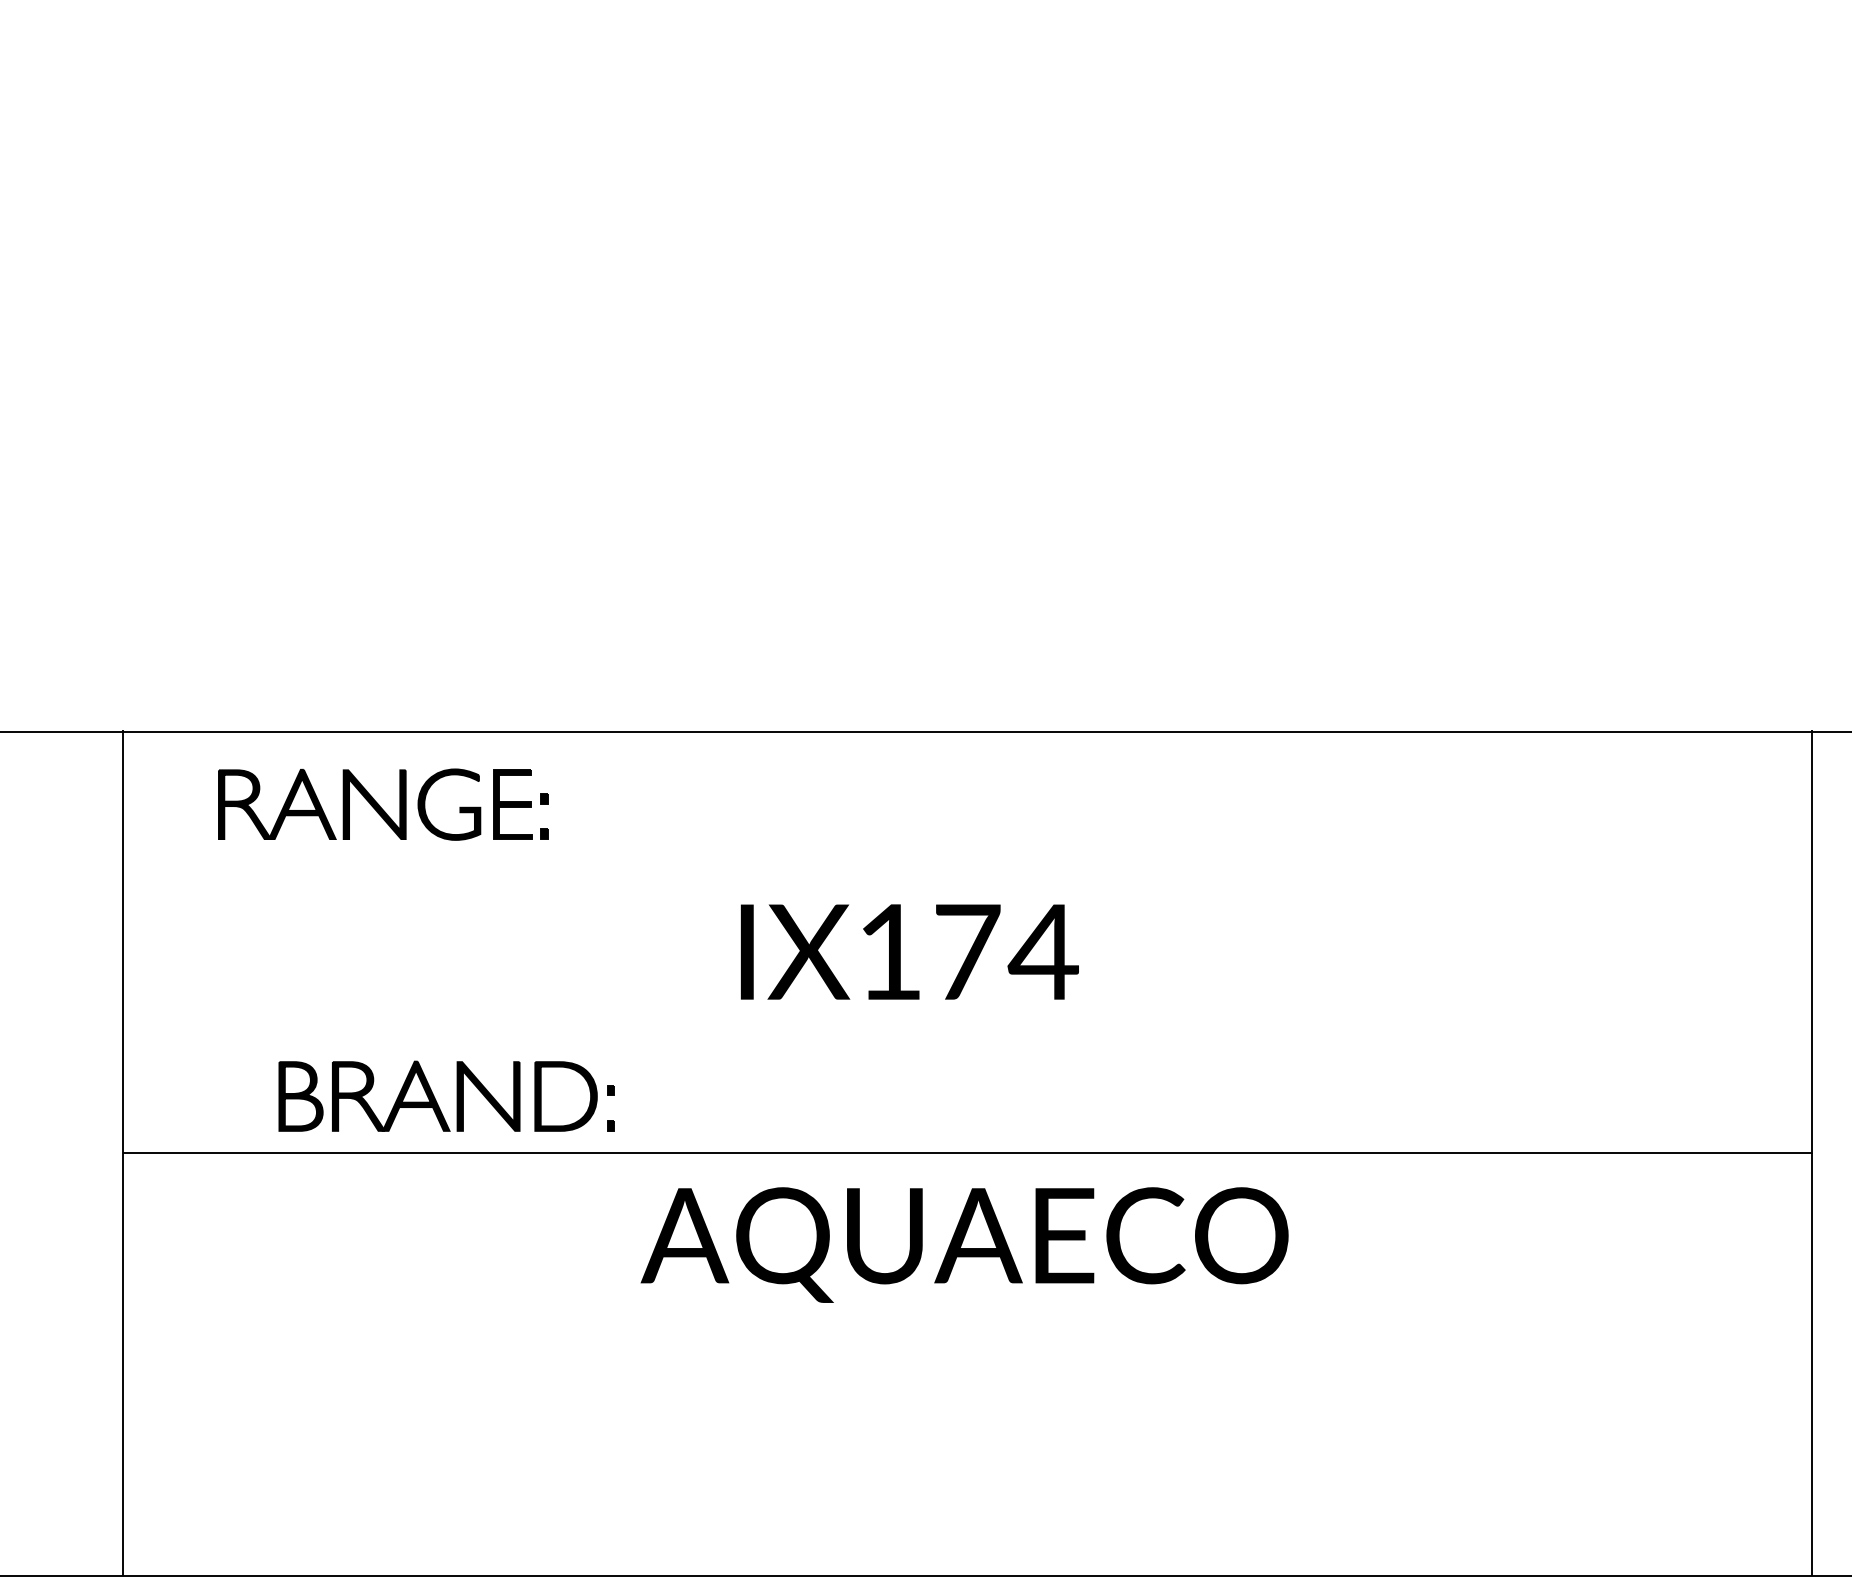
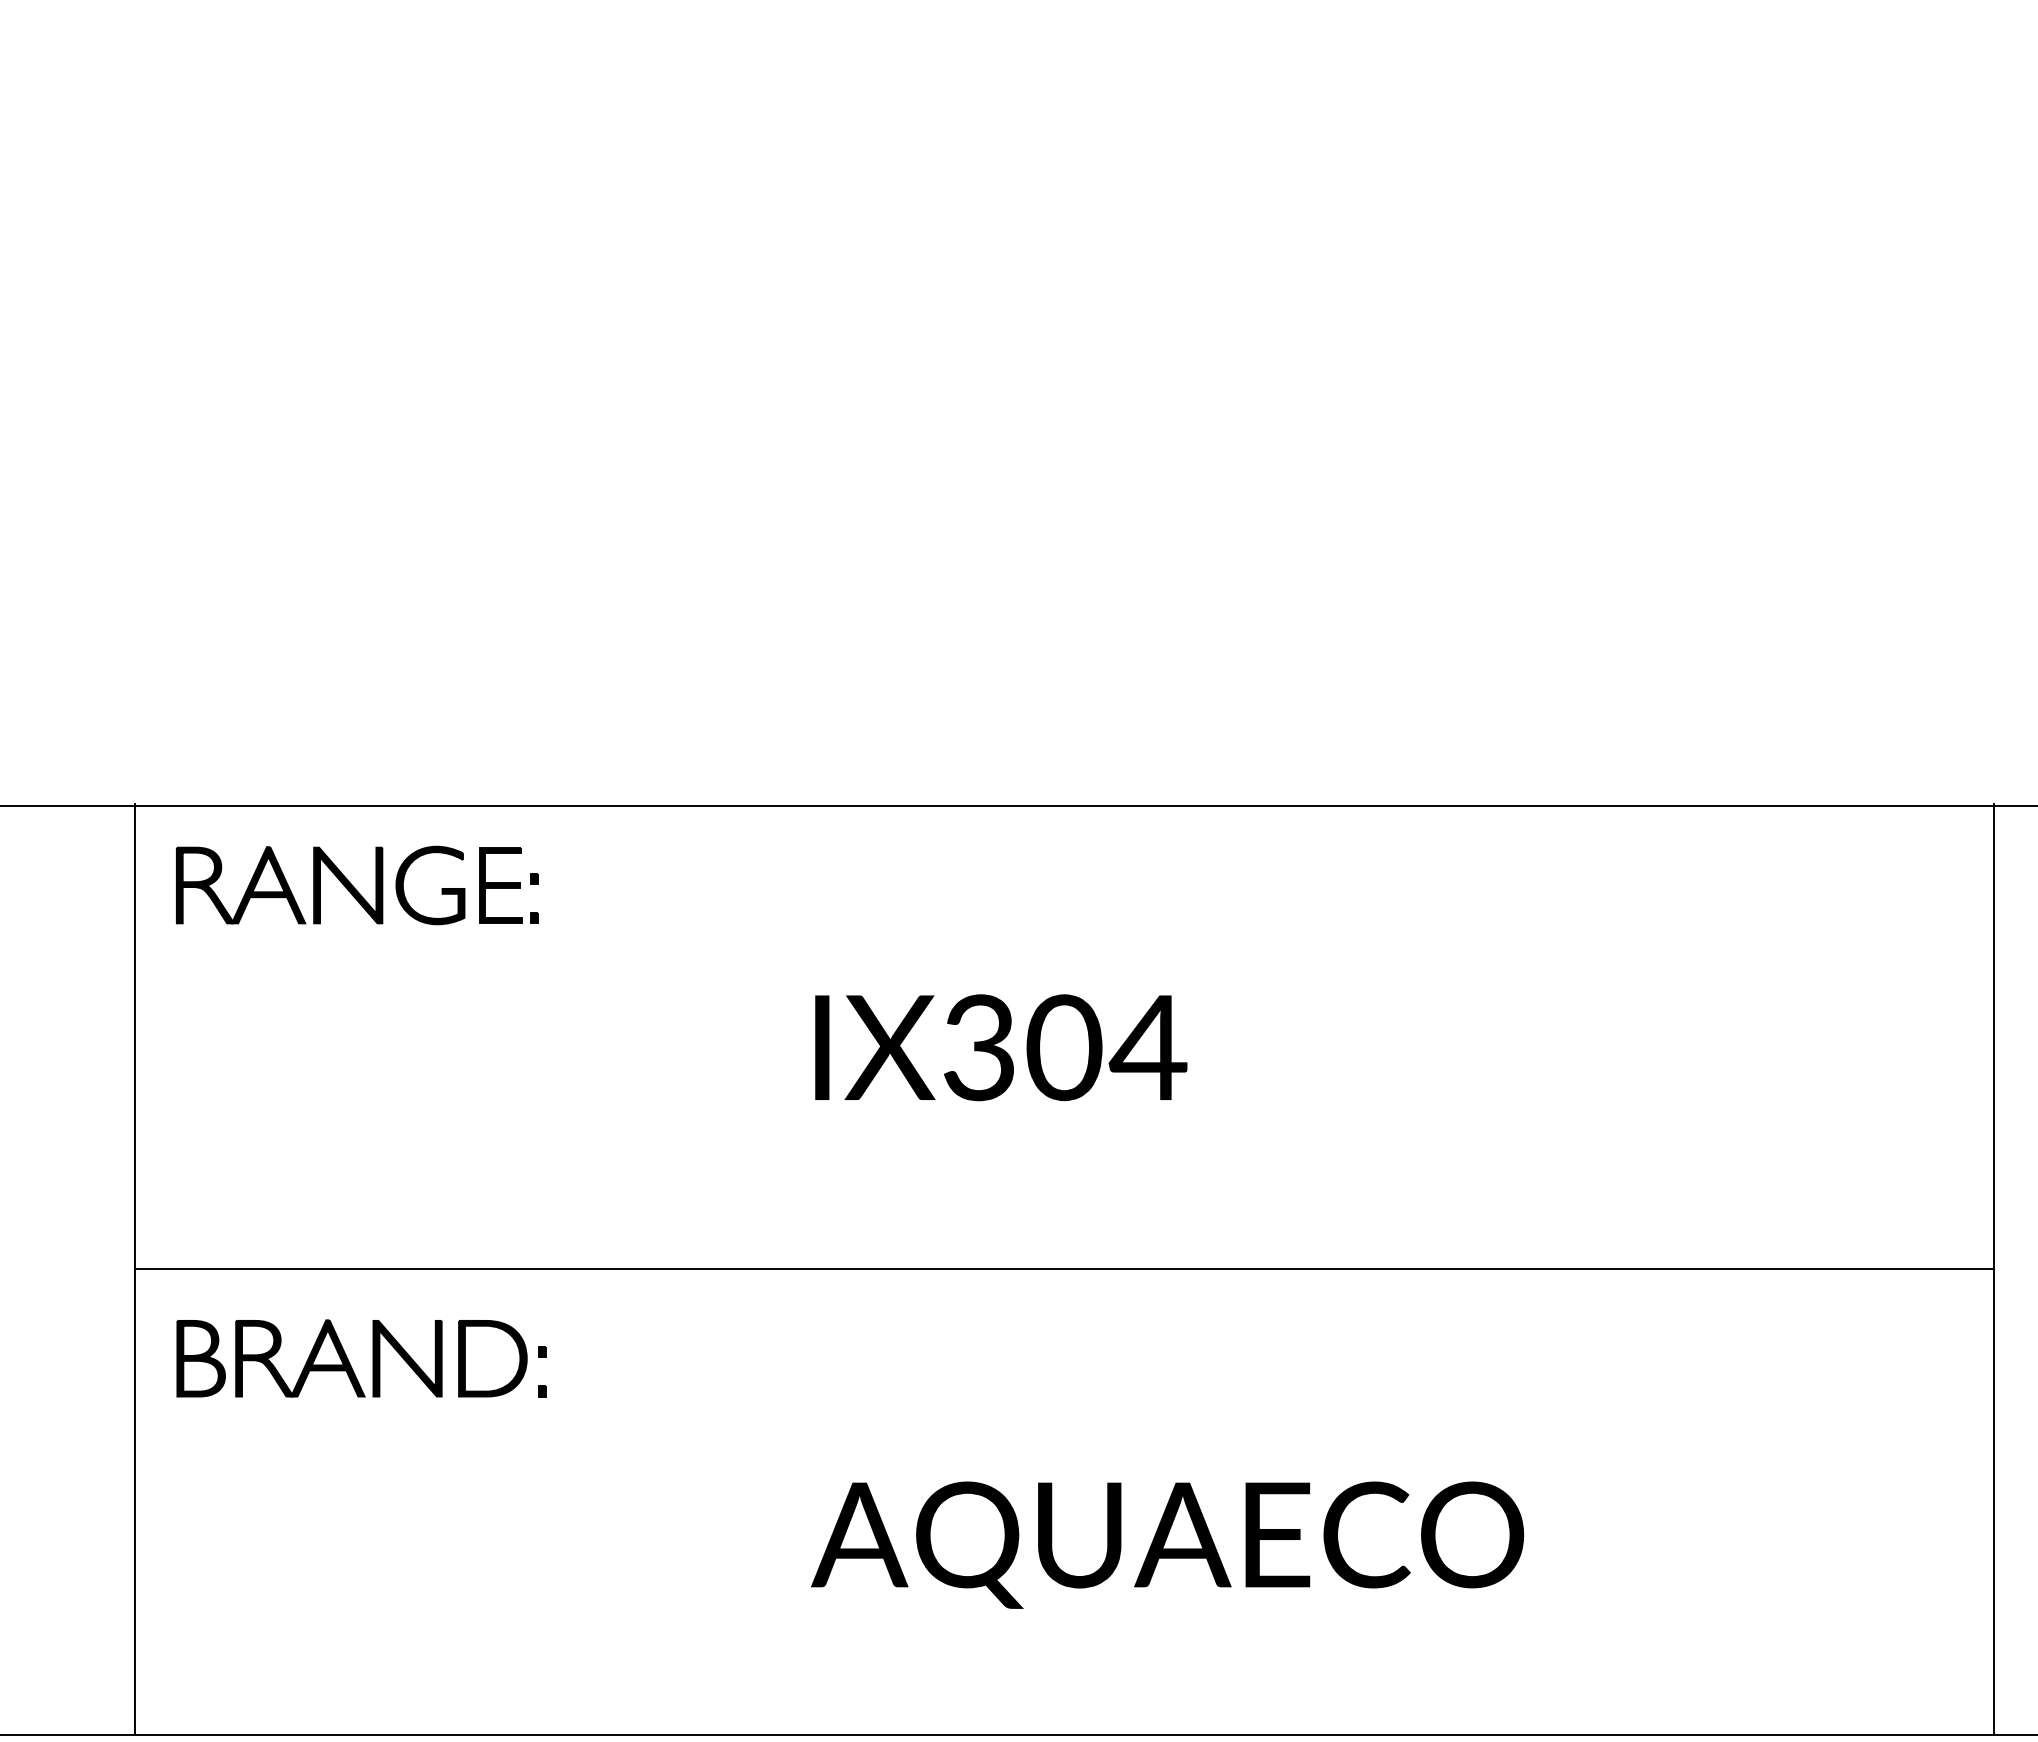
part: (383, 804) -> (357, 885), moved
text: (930, 951) -> (1023, 1047), IX174 -> IX304
part: (456, 1096) -> (372, 1358), moved
text: (964, 1244) -> (1167, 1544), moved

